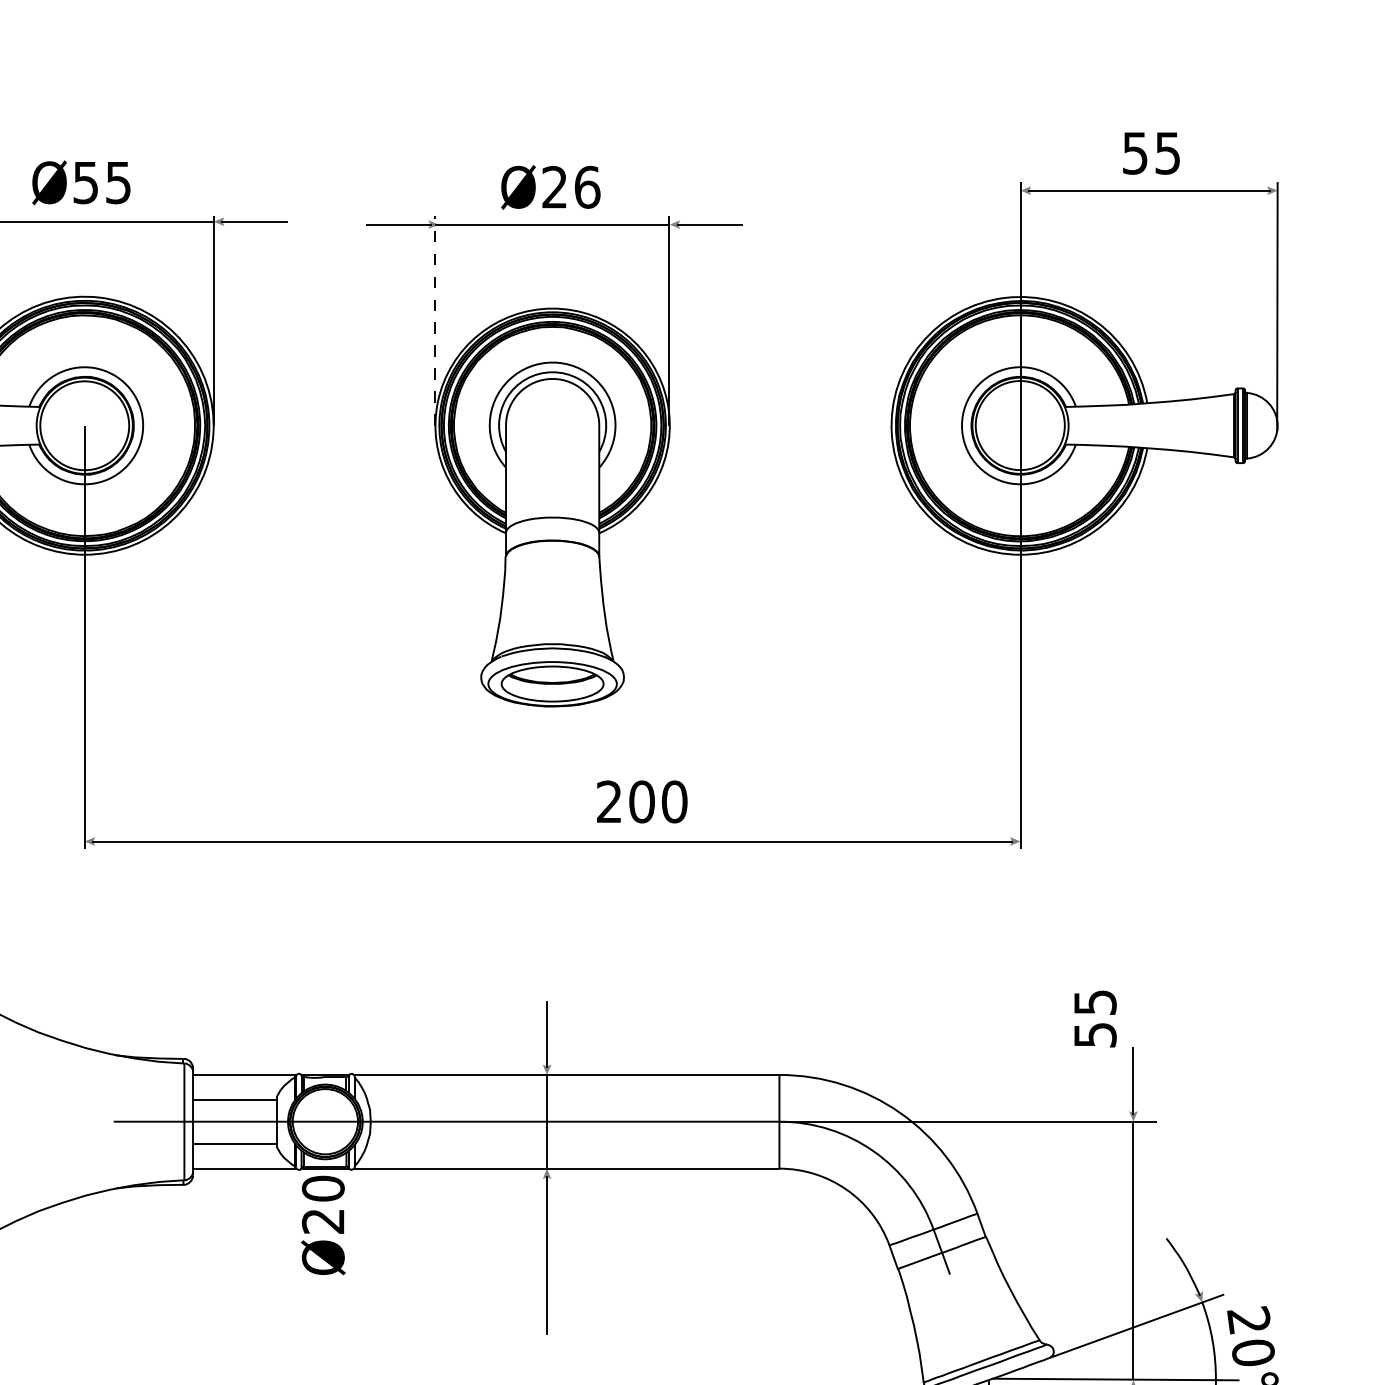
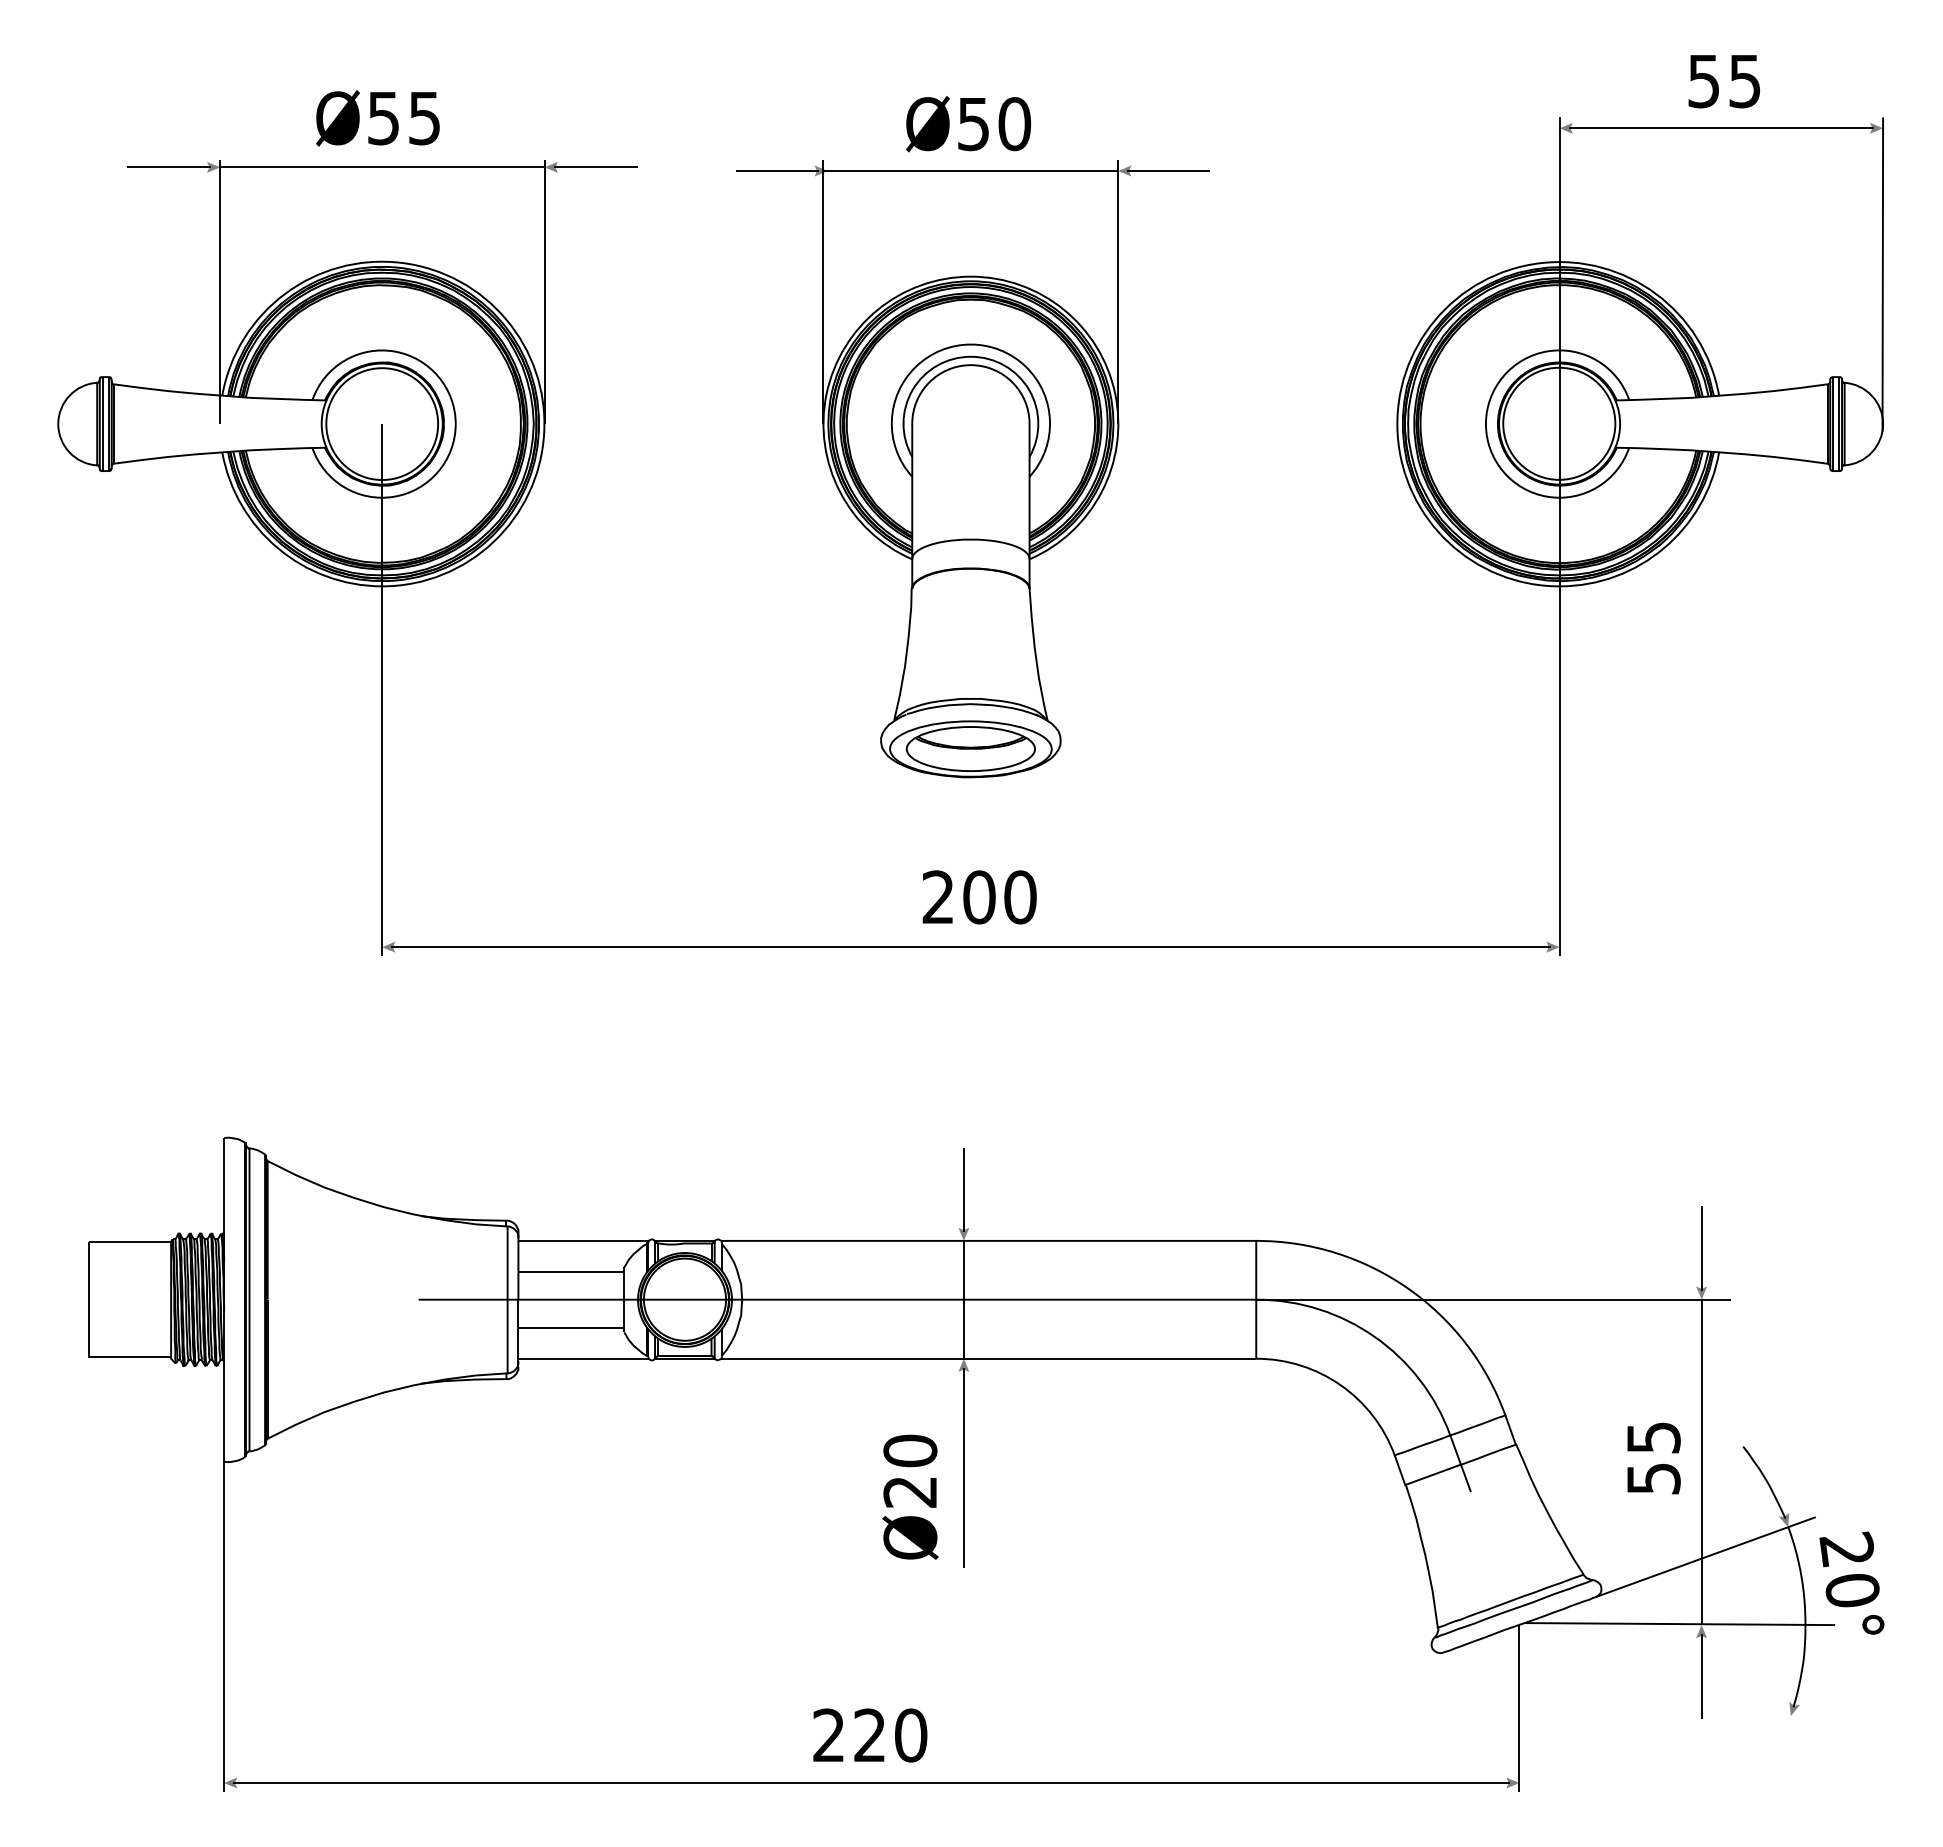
text: (571, 187) -> (994, 124), Ø26 -> Ø50
line: (435, 320) -> (823, 291), dashed -> solid
text: (642, 802) -> (979, 897), moved
text: (1095, 1019) -> (1653, 1458), moved
text: (323, 1224) -> (910, 1496), moved

